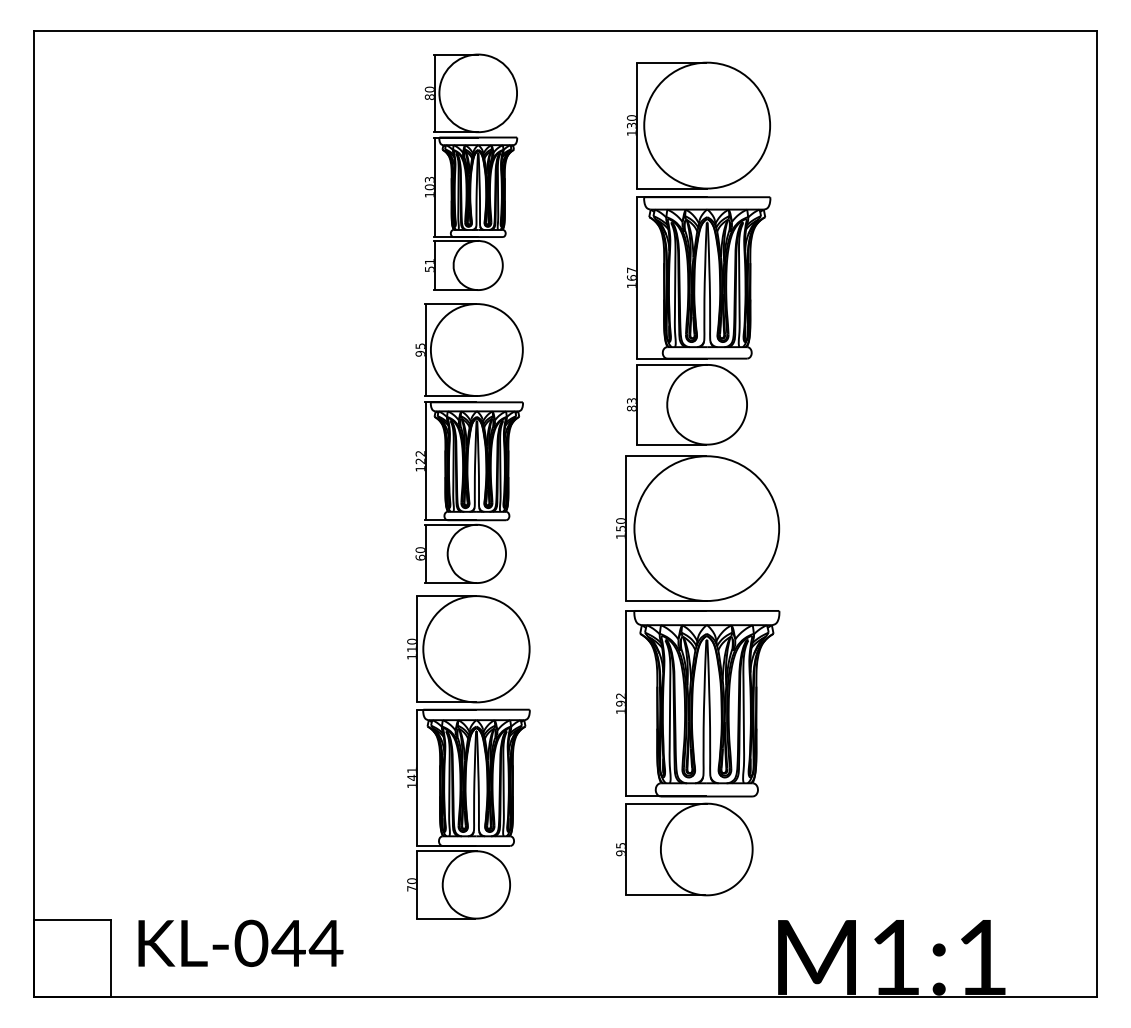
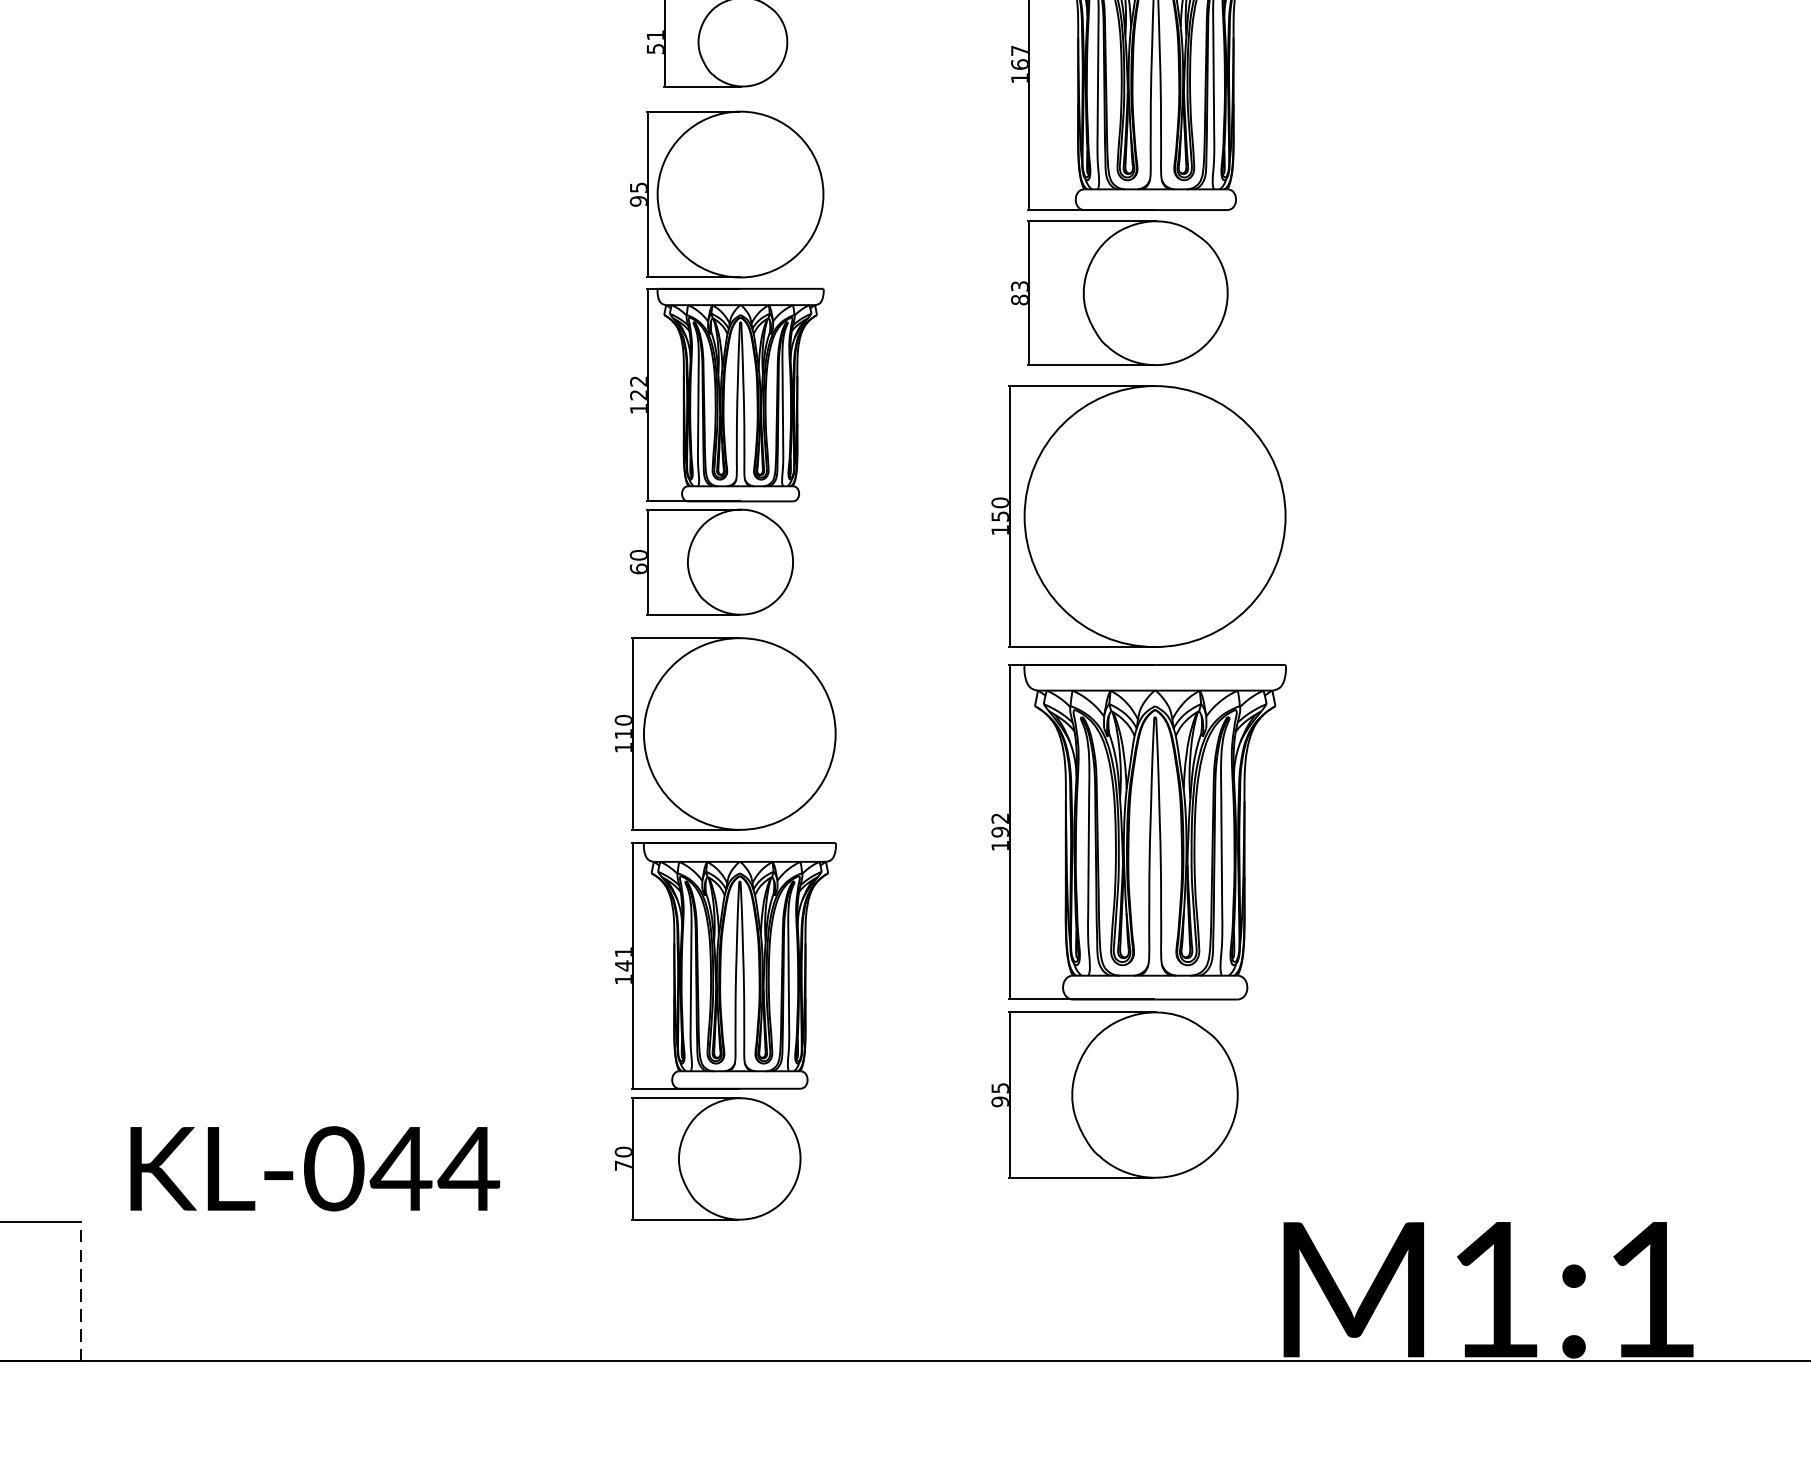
text: (240, 942) -> (314, 1167), moved
line: (111, 958) -> (81, 1291), solid -> dashed

